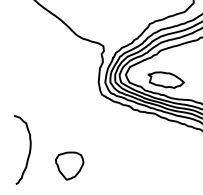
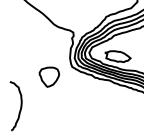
part: (69, 165) -> (49, 76), moved

